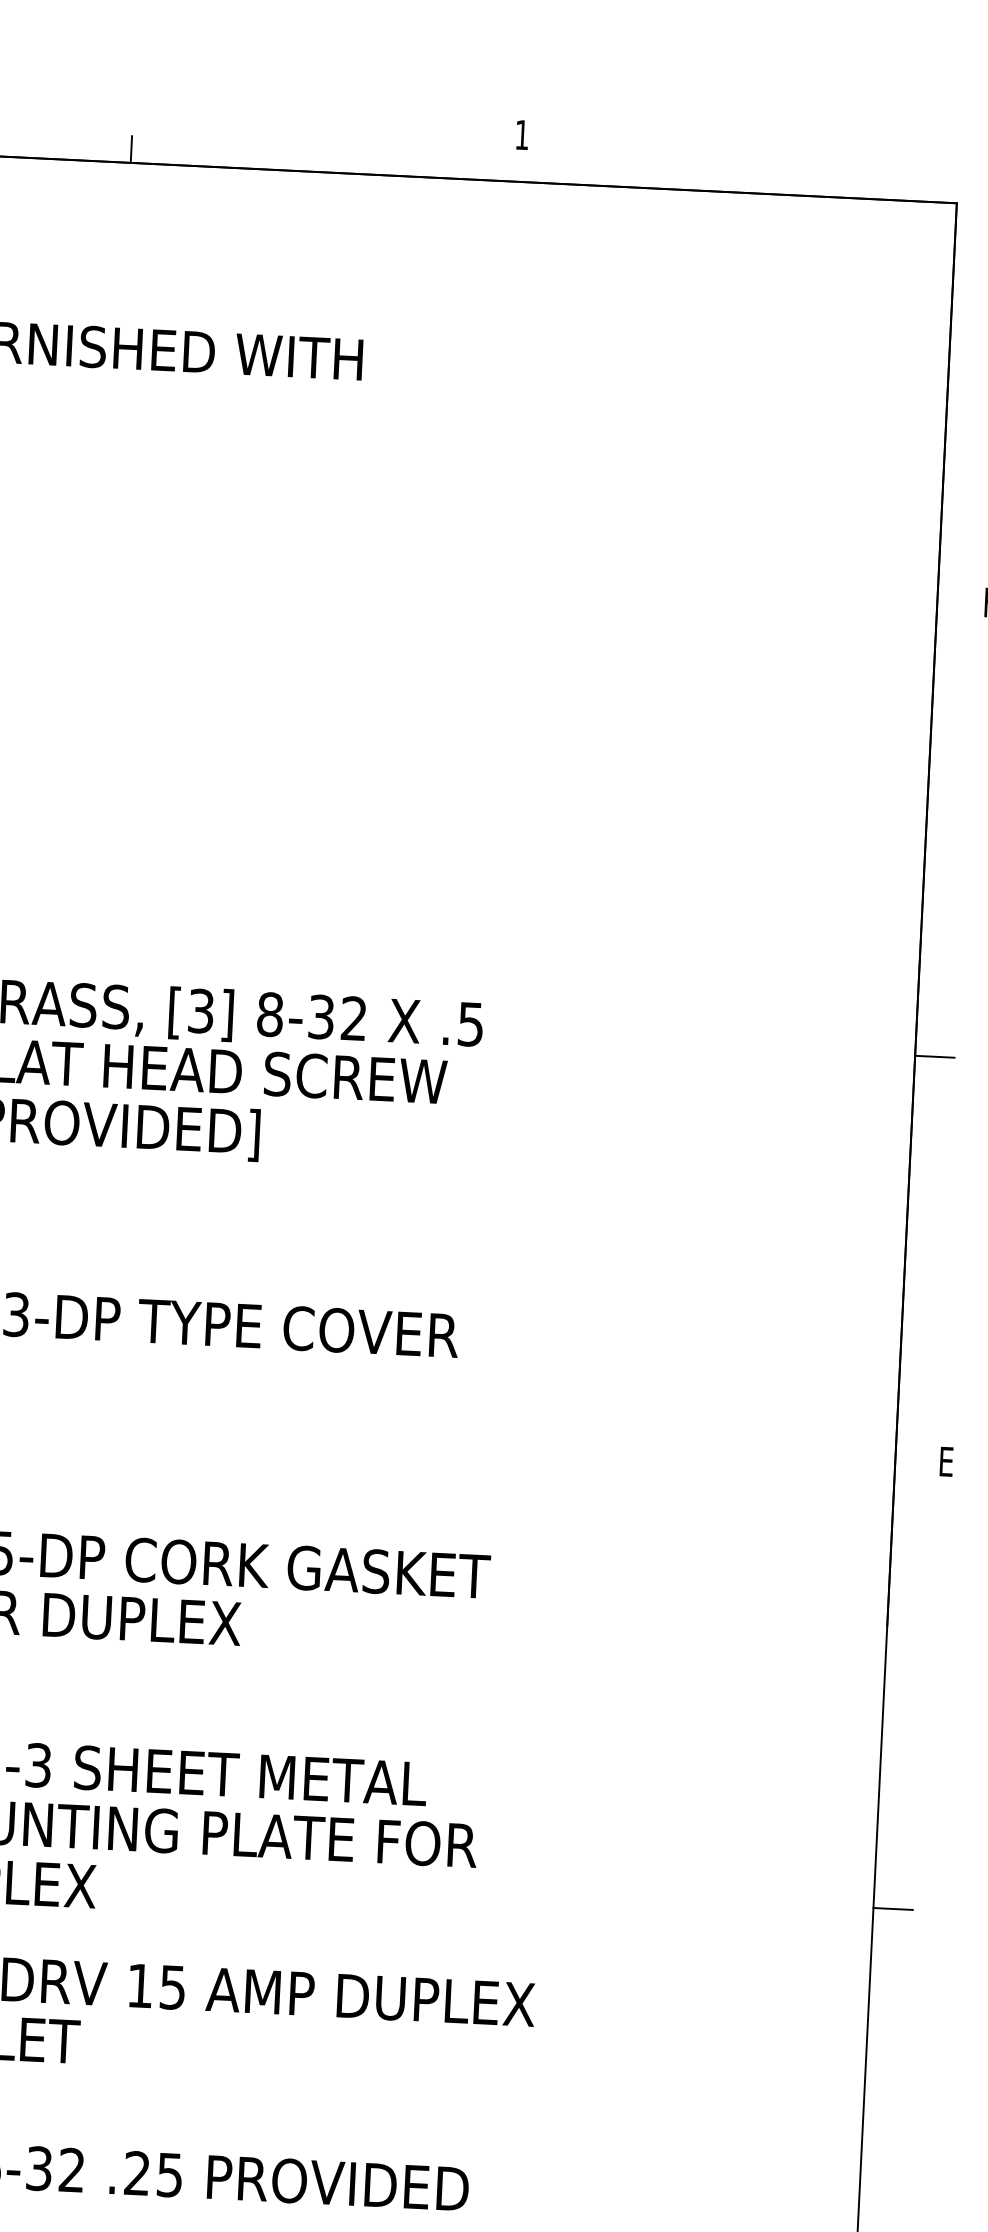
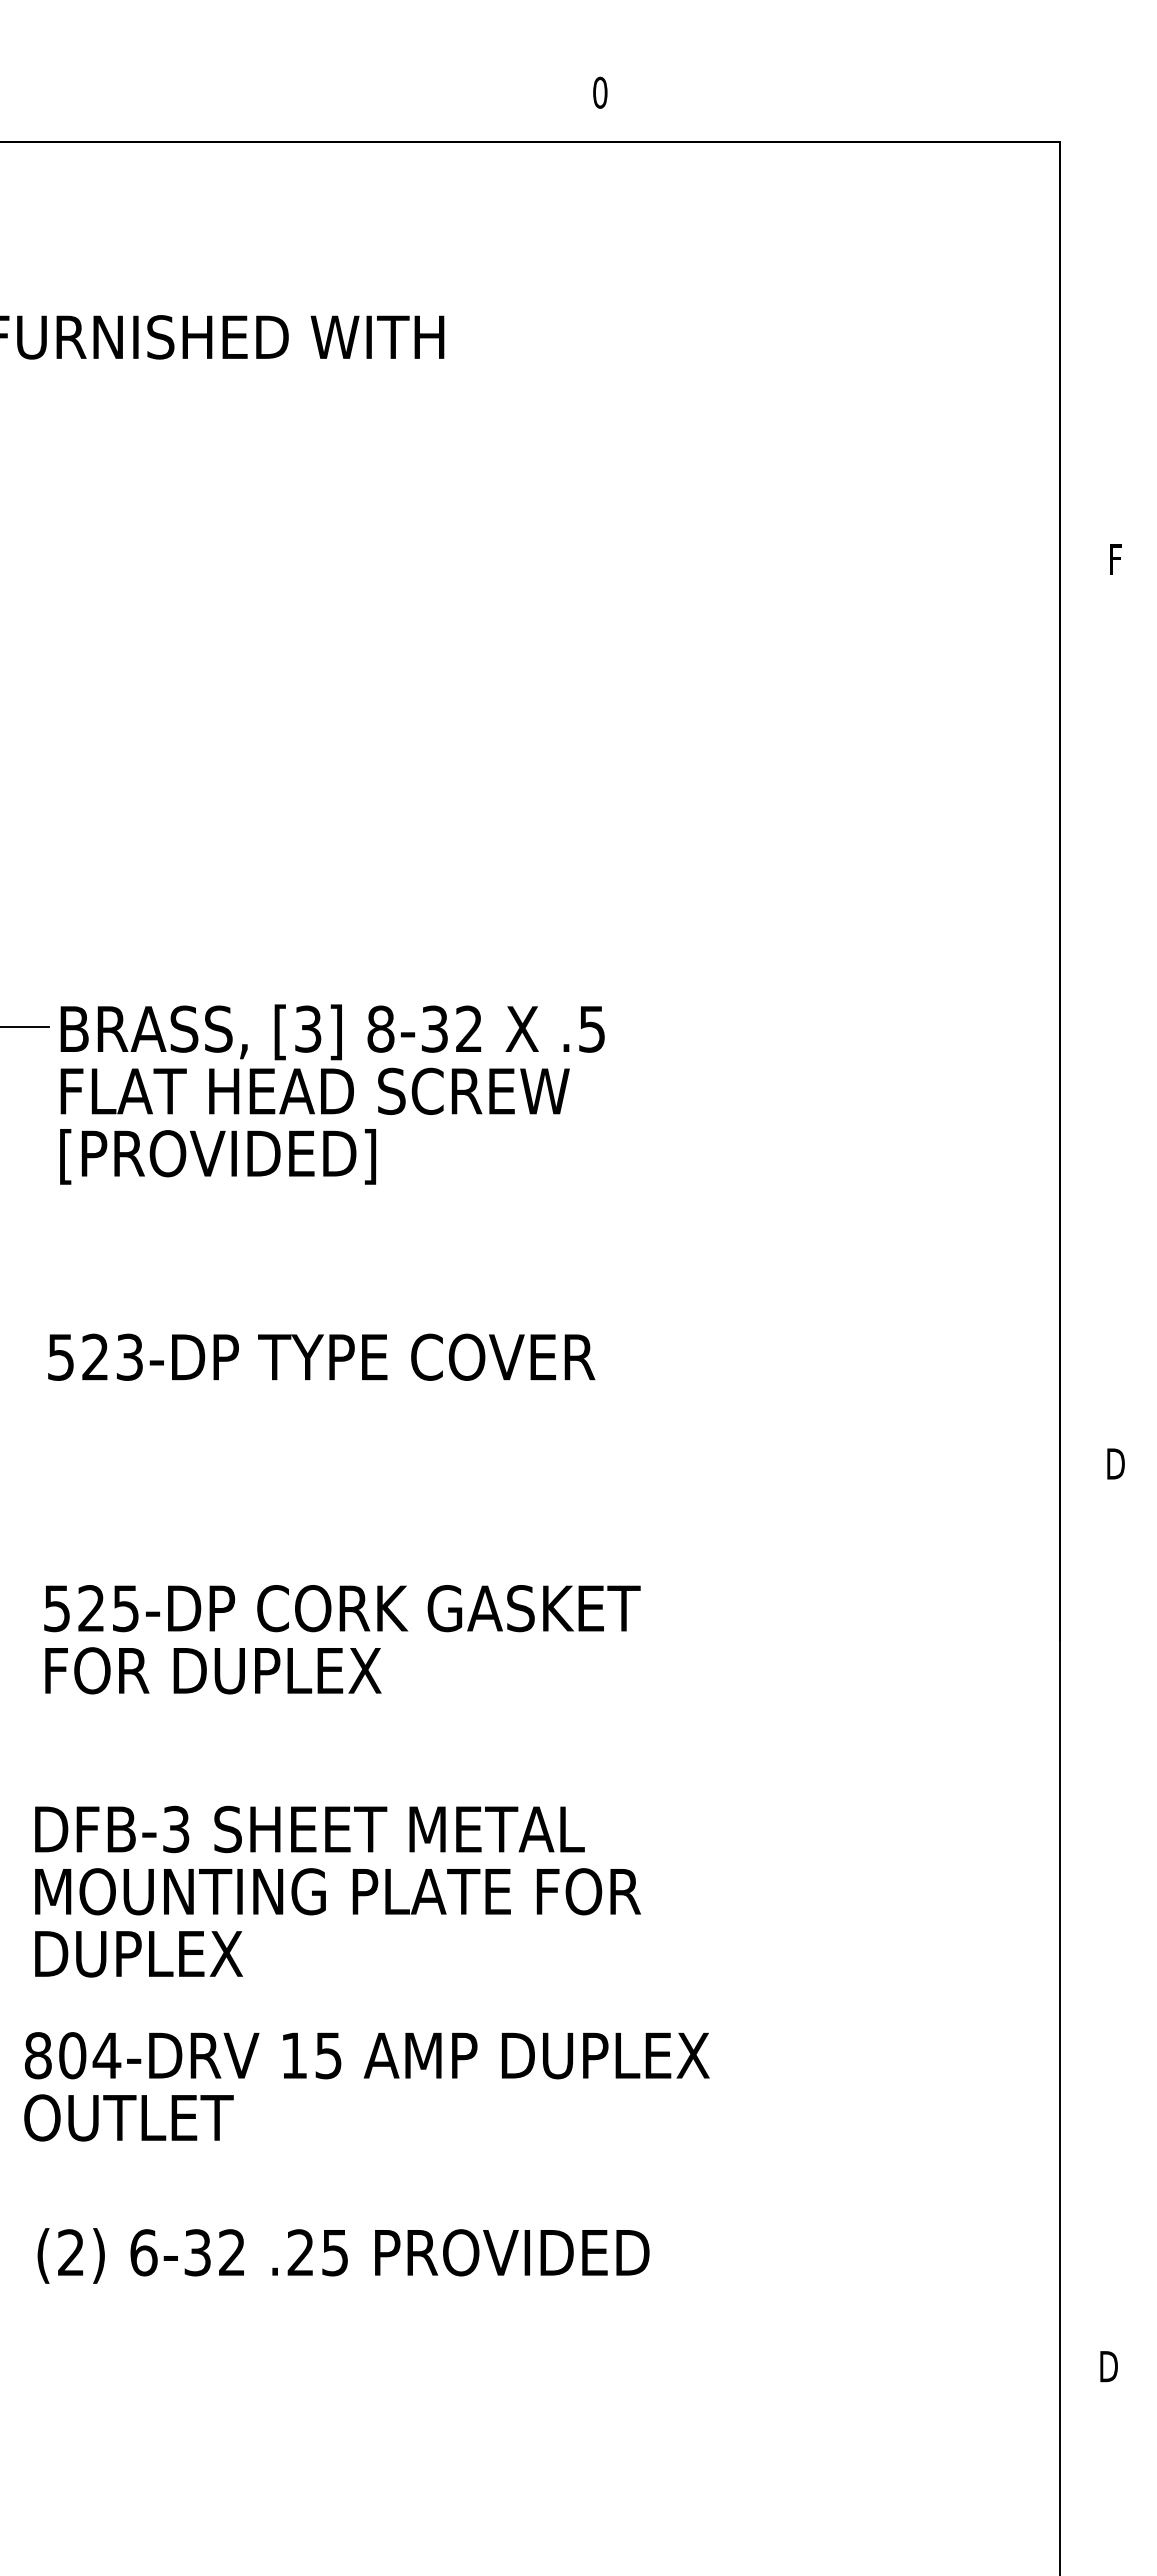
text: (522, 134) -> (600, 92), 1 -> 0
line: (131, 149) -> (190, 128), removed
line: (934, 1056) -> (1080, 1039), removed
text: (948, 1461) -> (1115, 1463), E -> D
line: (892, 1909) -> (1080, 1936), removed

